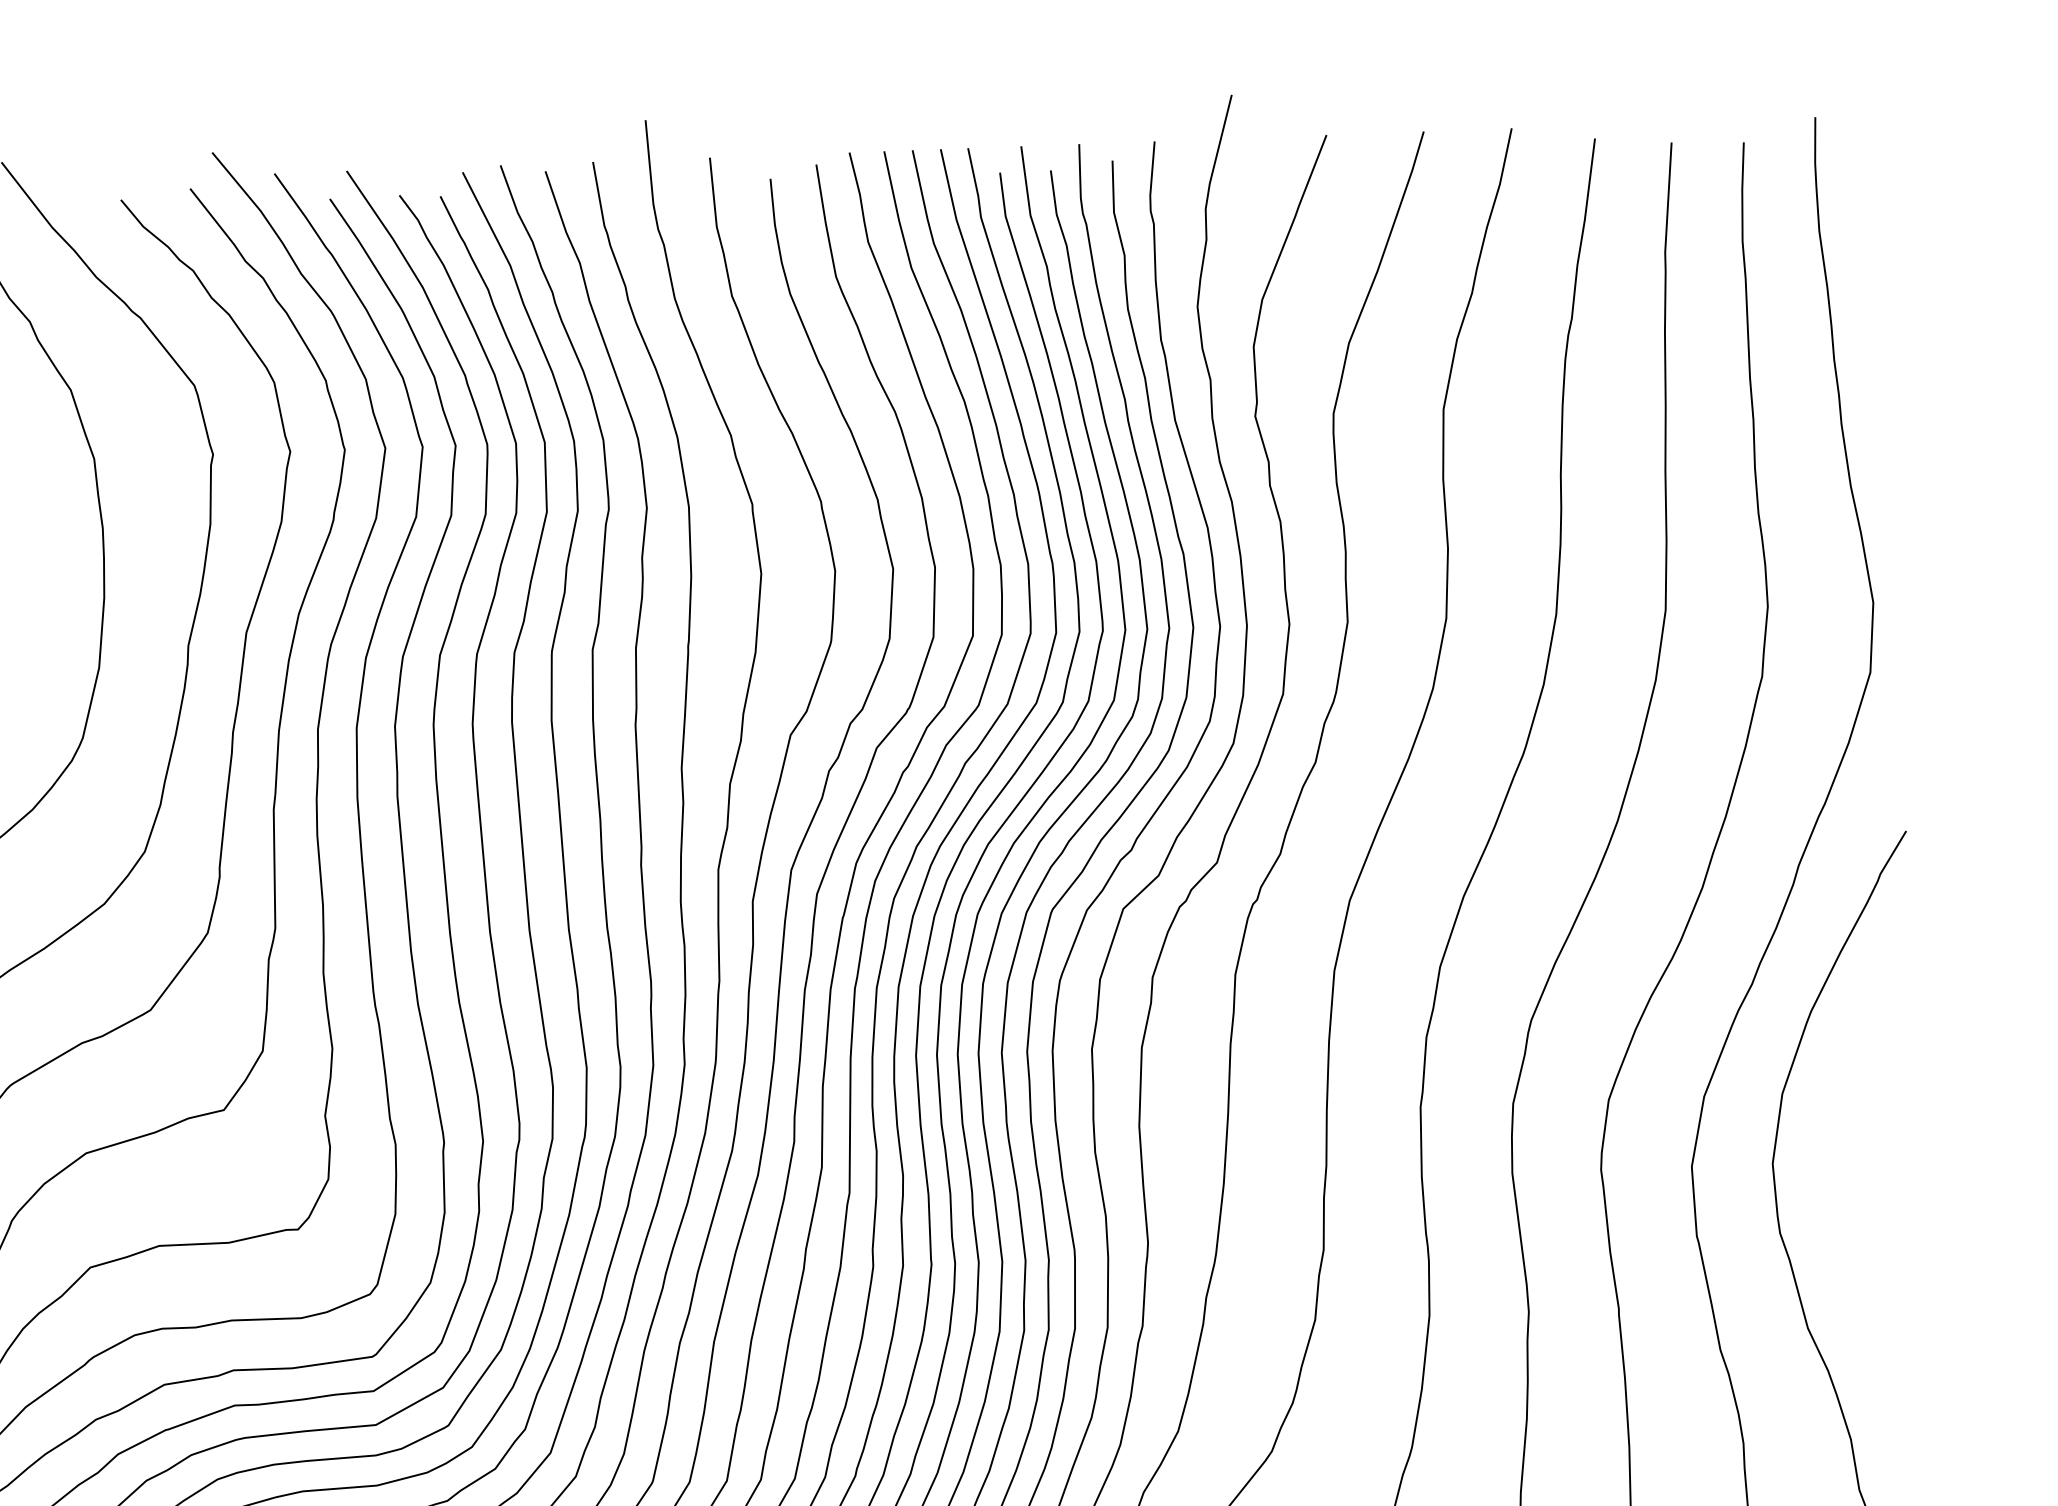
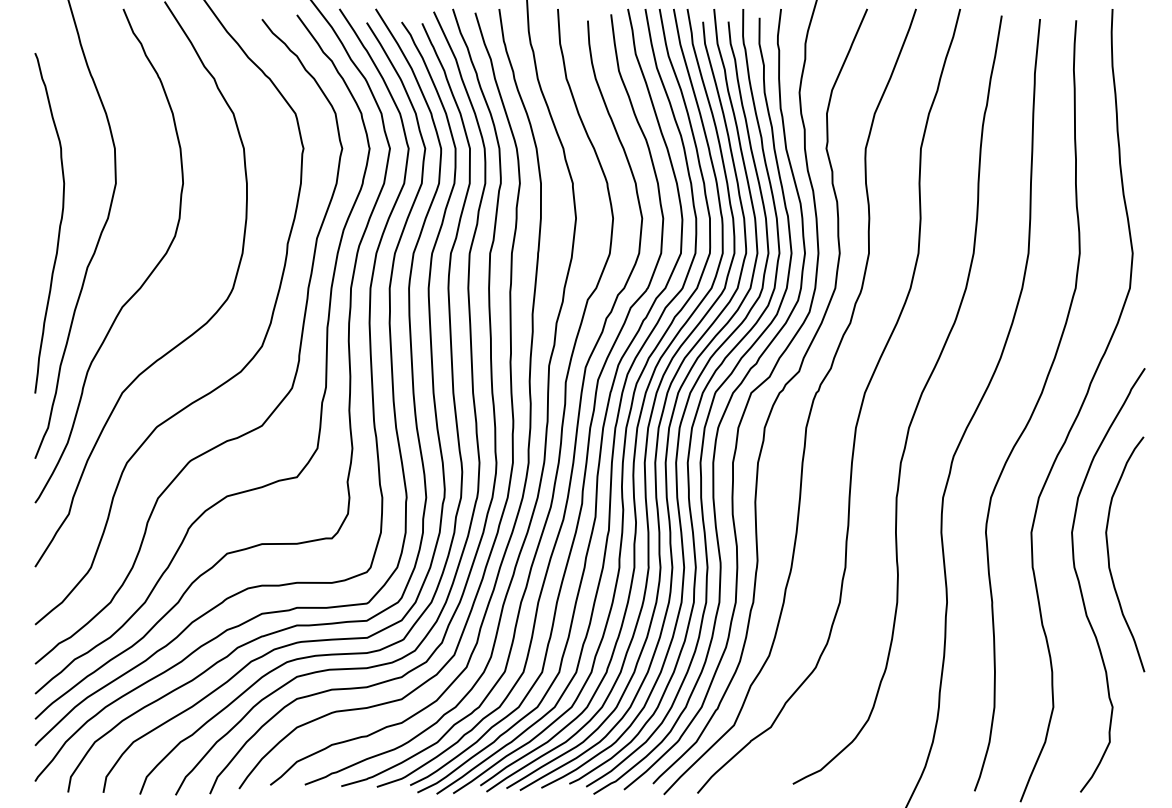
curve: (1849, 1204) -> (1109, 554), added

